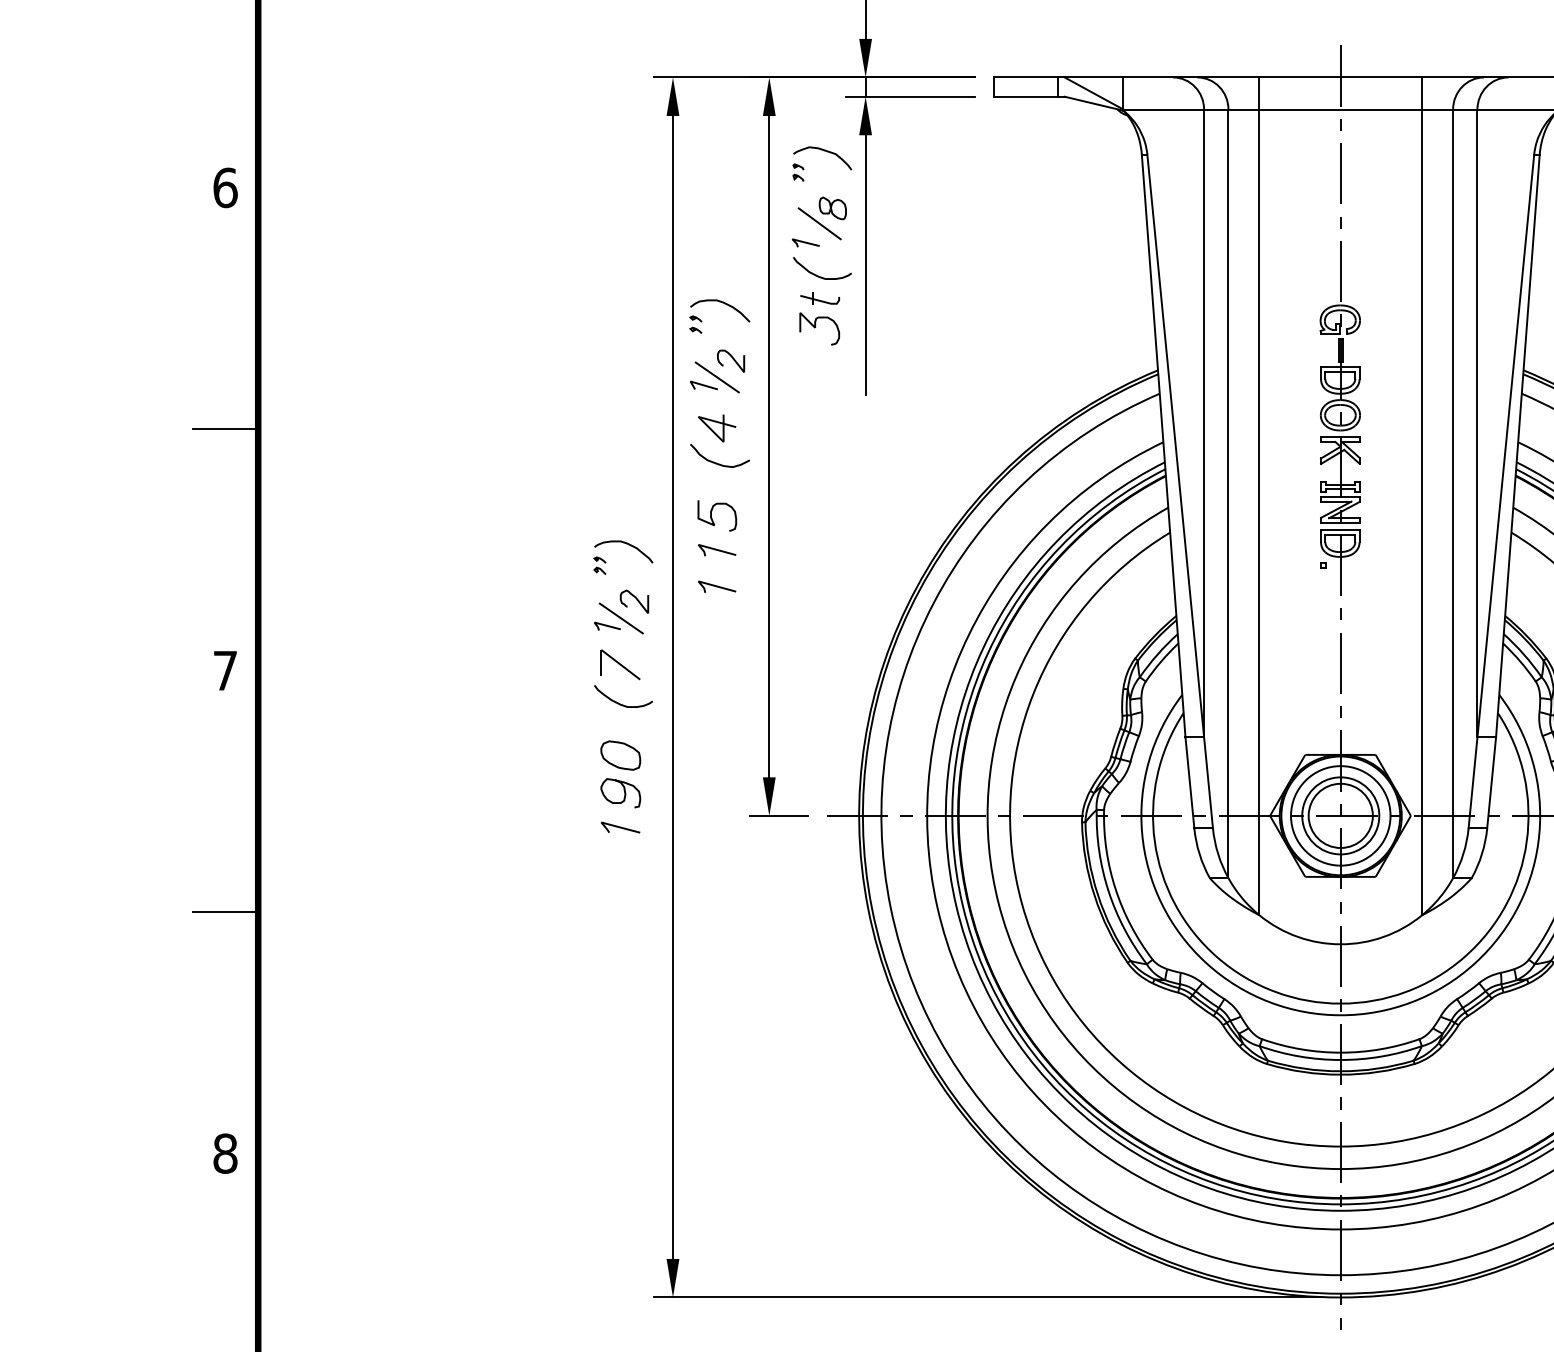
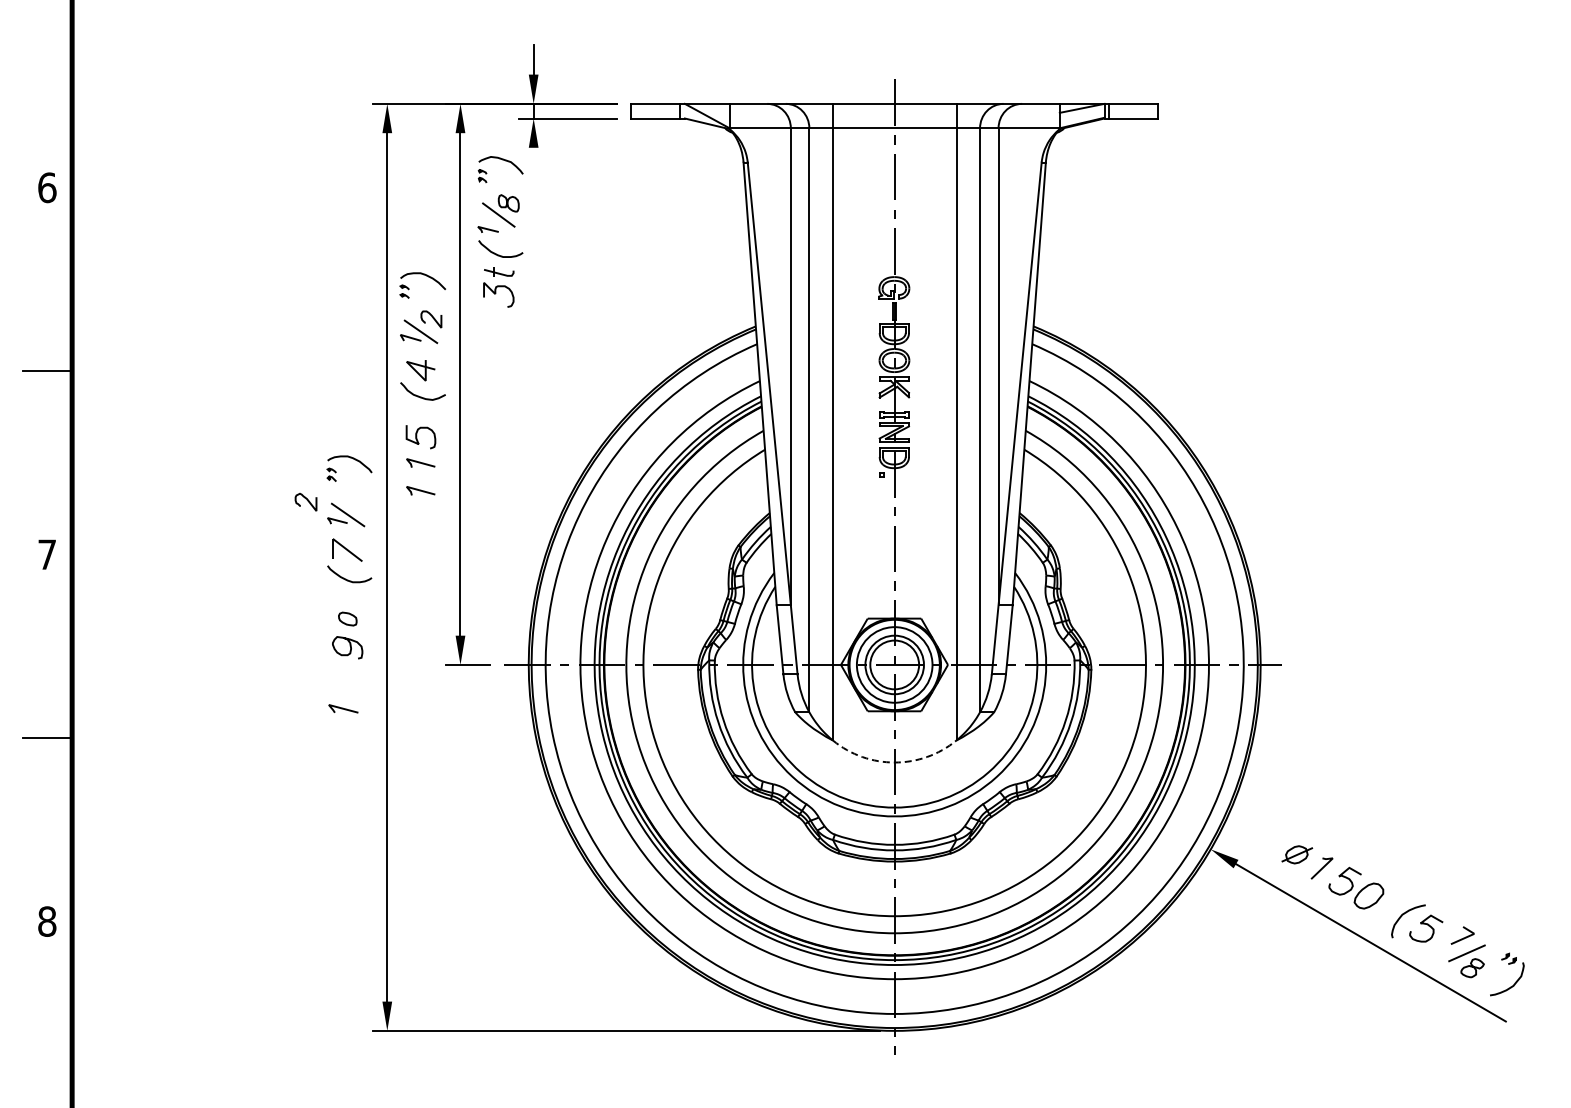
line: (865, 265) -> (533, 246), removed
curve: (635, 599) -> (306, 500), moved
part: (620, 754) -> (347, 618), size x0.6
line: (620, 827) -> (343, 708), moved
arc: (1340, 944) -> (894, 762), solid -> dashed

